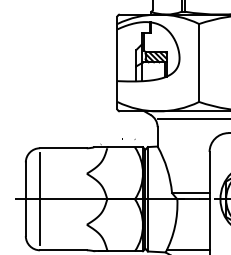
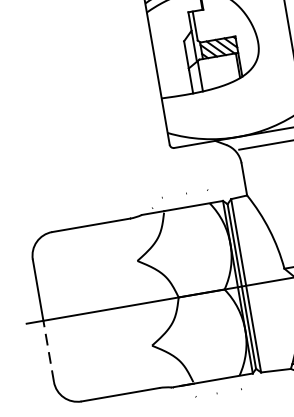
line: (40, 199) -> (67, 316), removed
line: (25, 217) -> (48, 351), solid -> dashed

